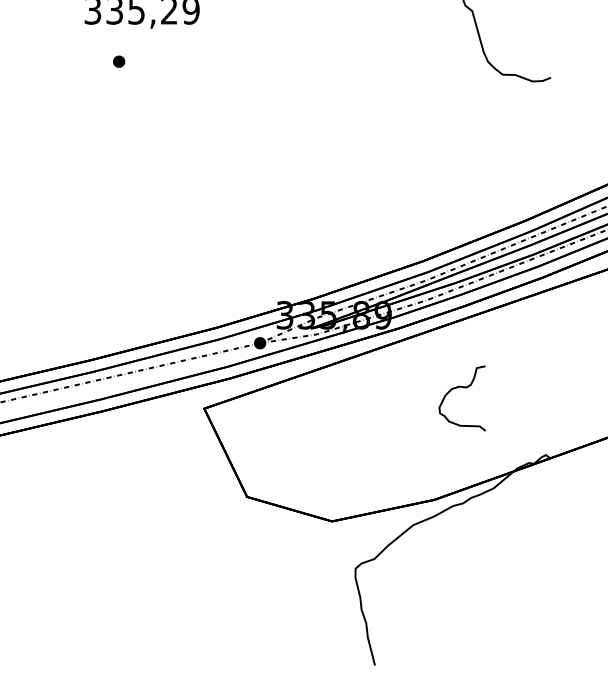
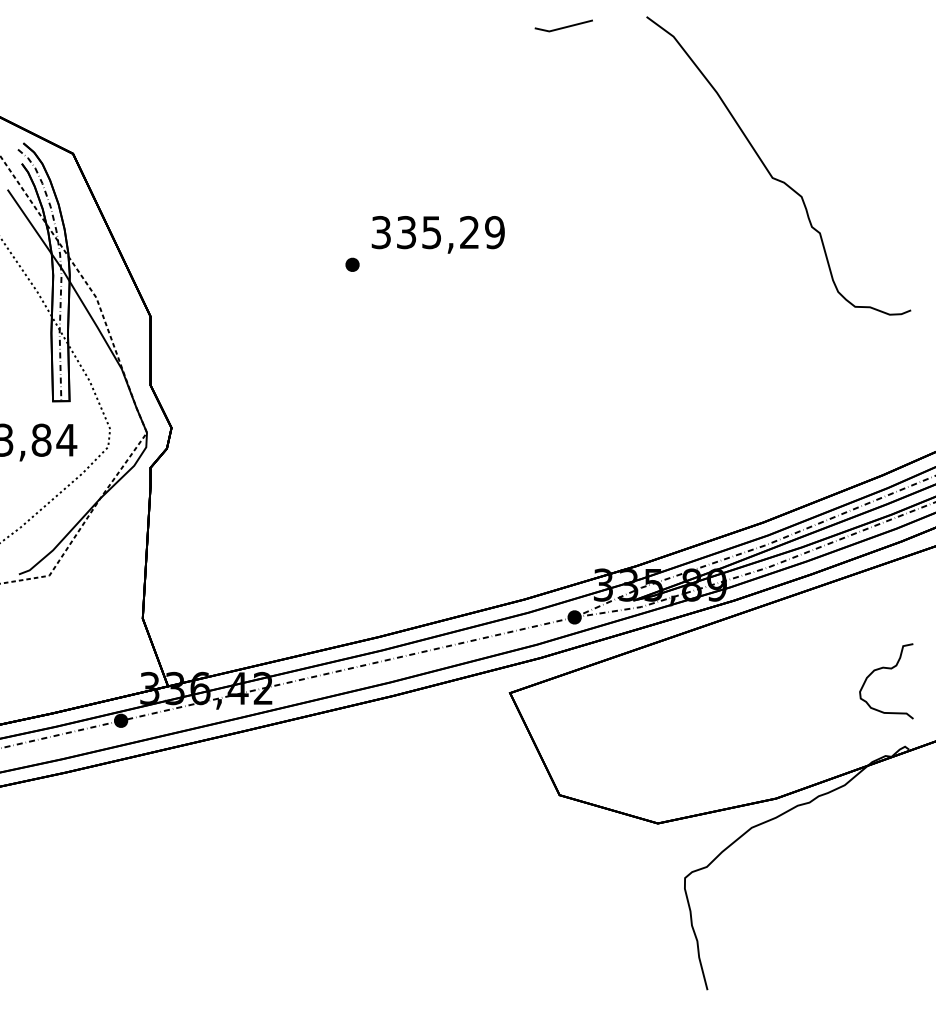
part: (119, 61) -> (352, 264), moved
curve: (464, 388) -> (888, 669), moved

